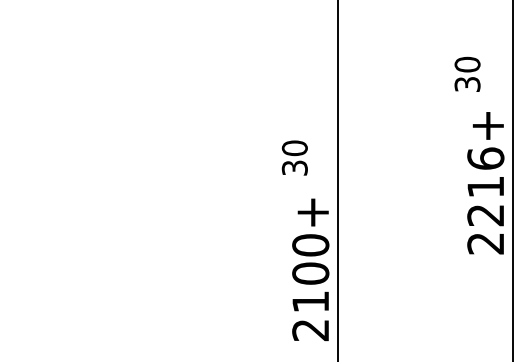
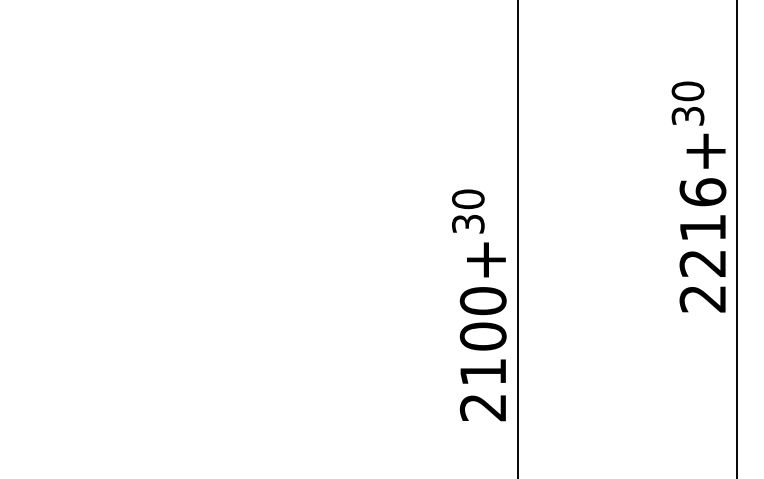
text: (467, 74) -> (687, 103), moved
text: (295, 158) -> (468, 211), moved

